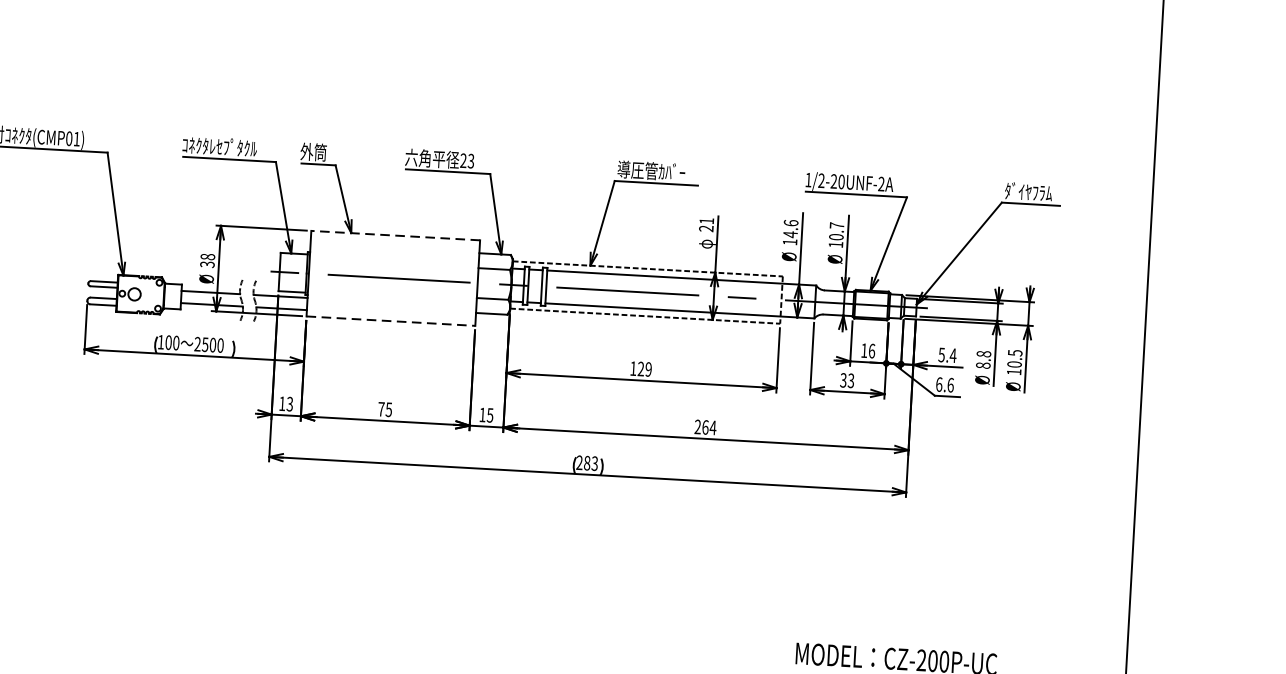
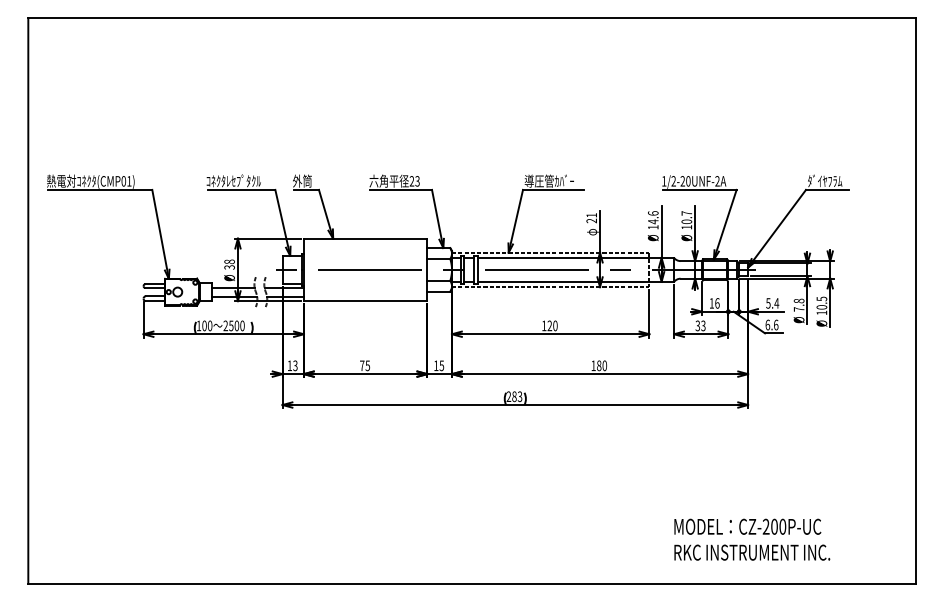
line: (395, 235) -> (365, 238), dashed -> solid
line: (390, 321) -> (365, 301), dashed -> solid
text: (982, 365) -> (798, 309), 8.8 -> 7.8
text: (648, 368) -> (555, 325), 129 -> 120
text: (705, 427) -> (599, 365), 264 -> 180

